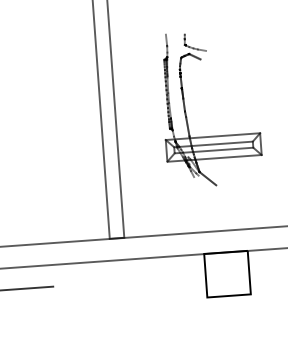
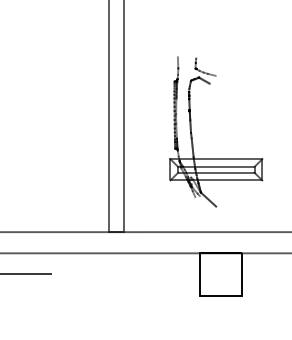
part: (186, 111) -> (192, 133), moved

